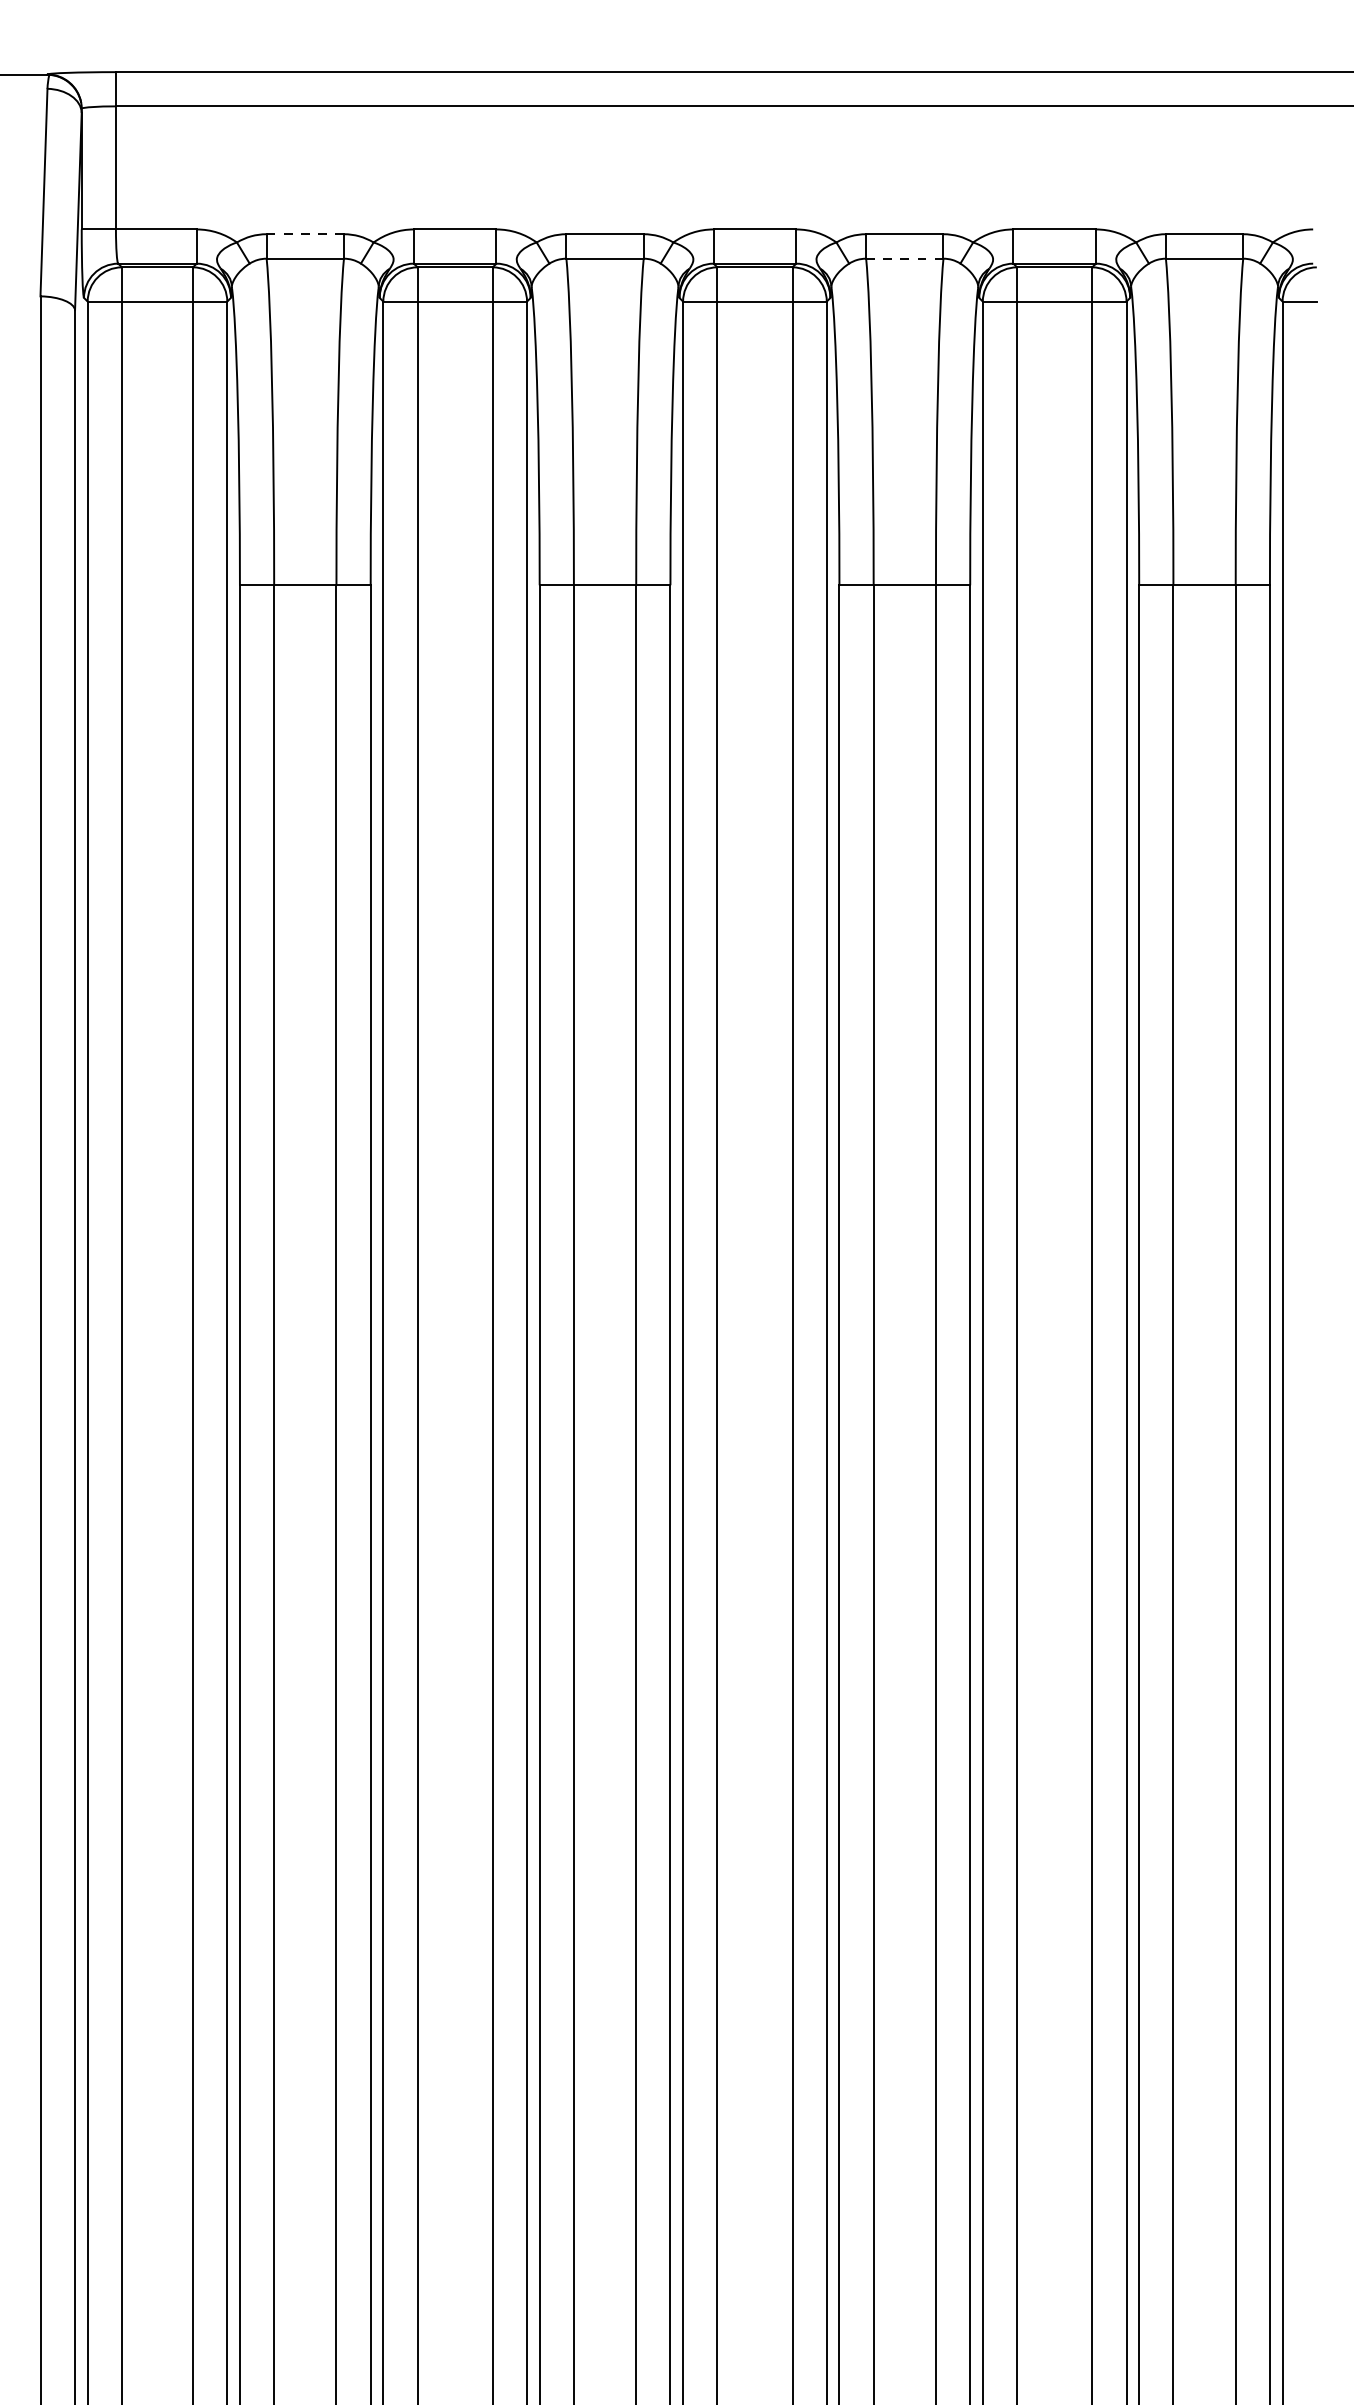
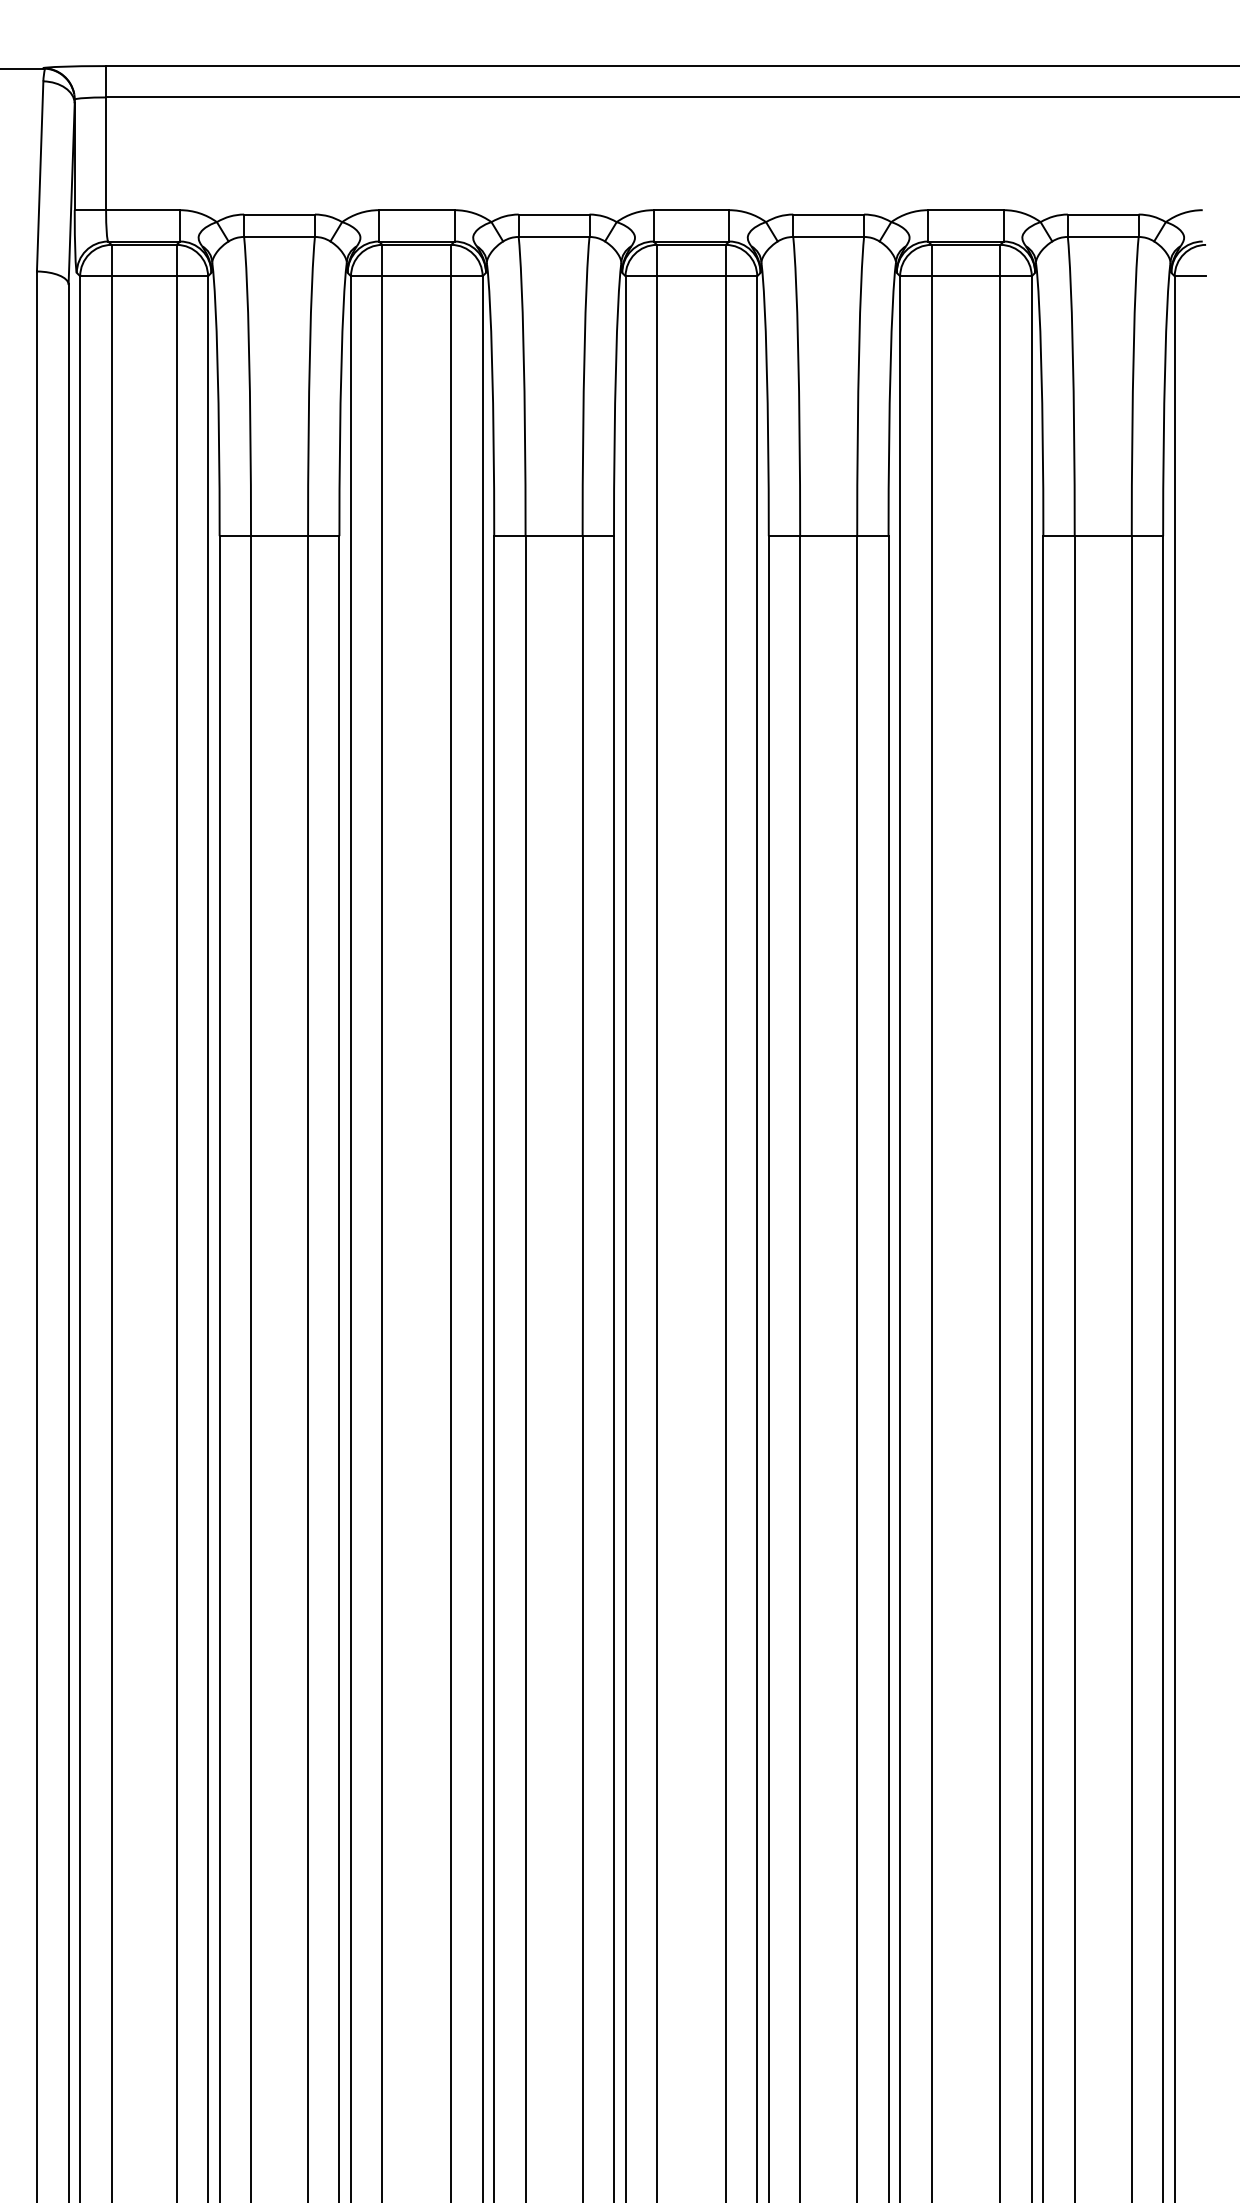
line: (305, 234) -> (279, 214), dashed -> solid
line: (904, 258) -> (828, 236), dashed -> solid

